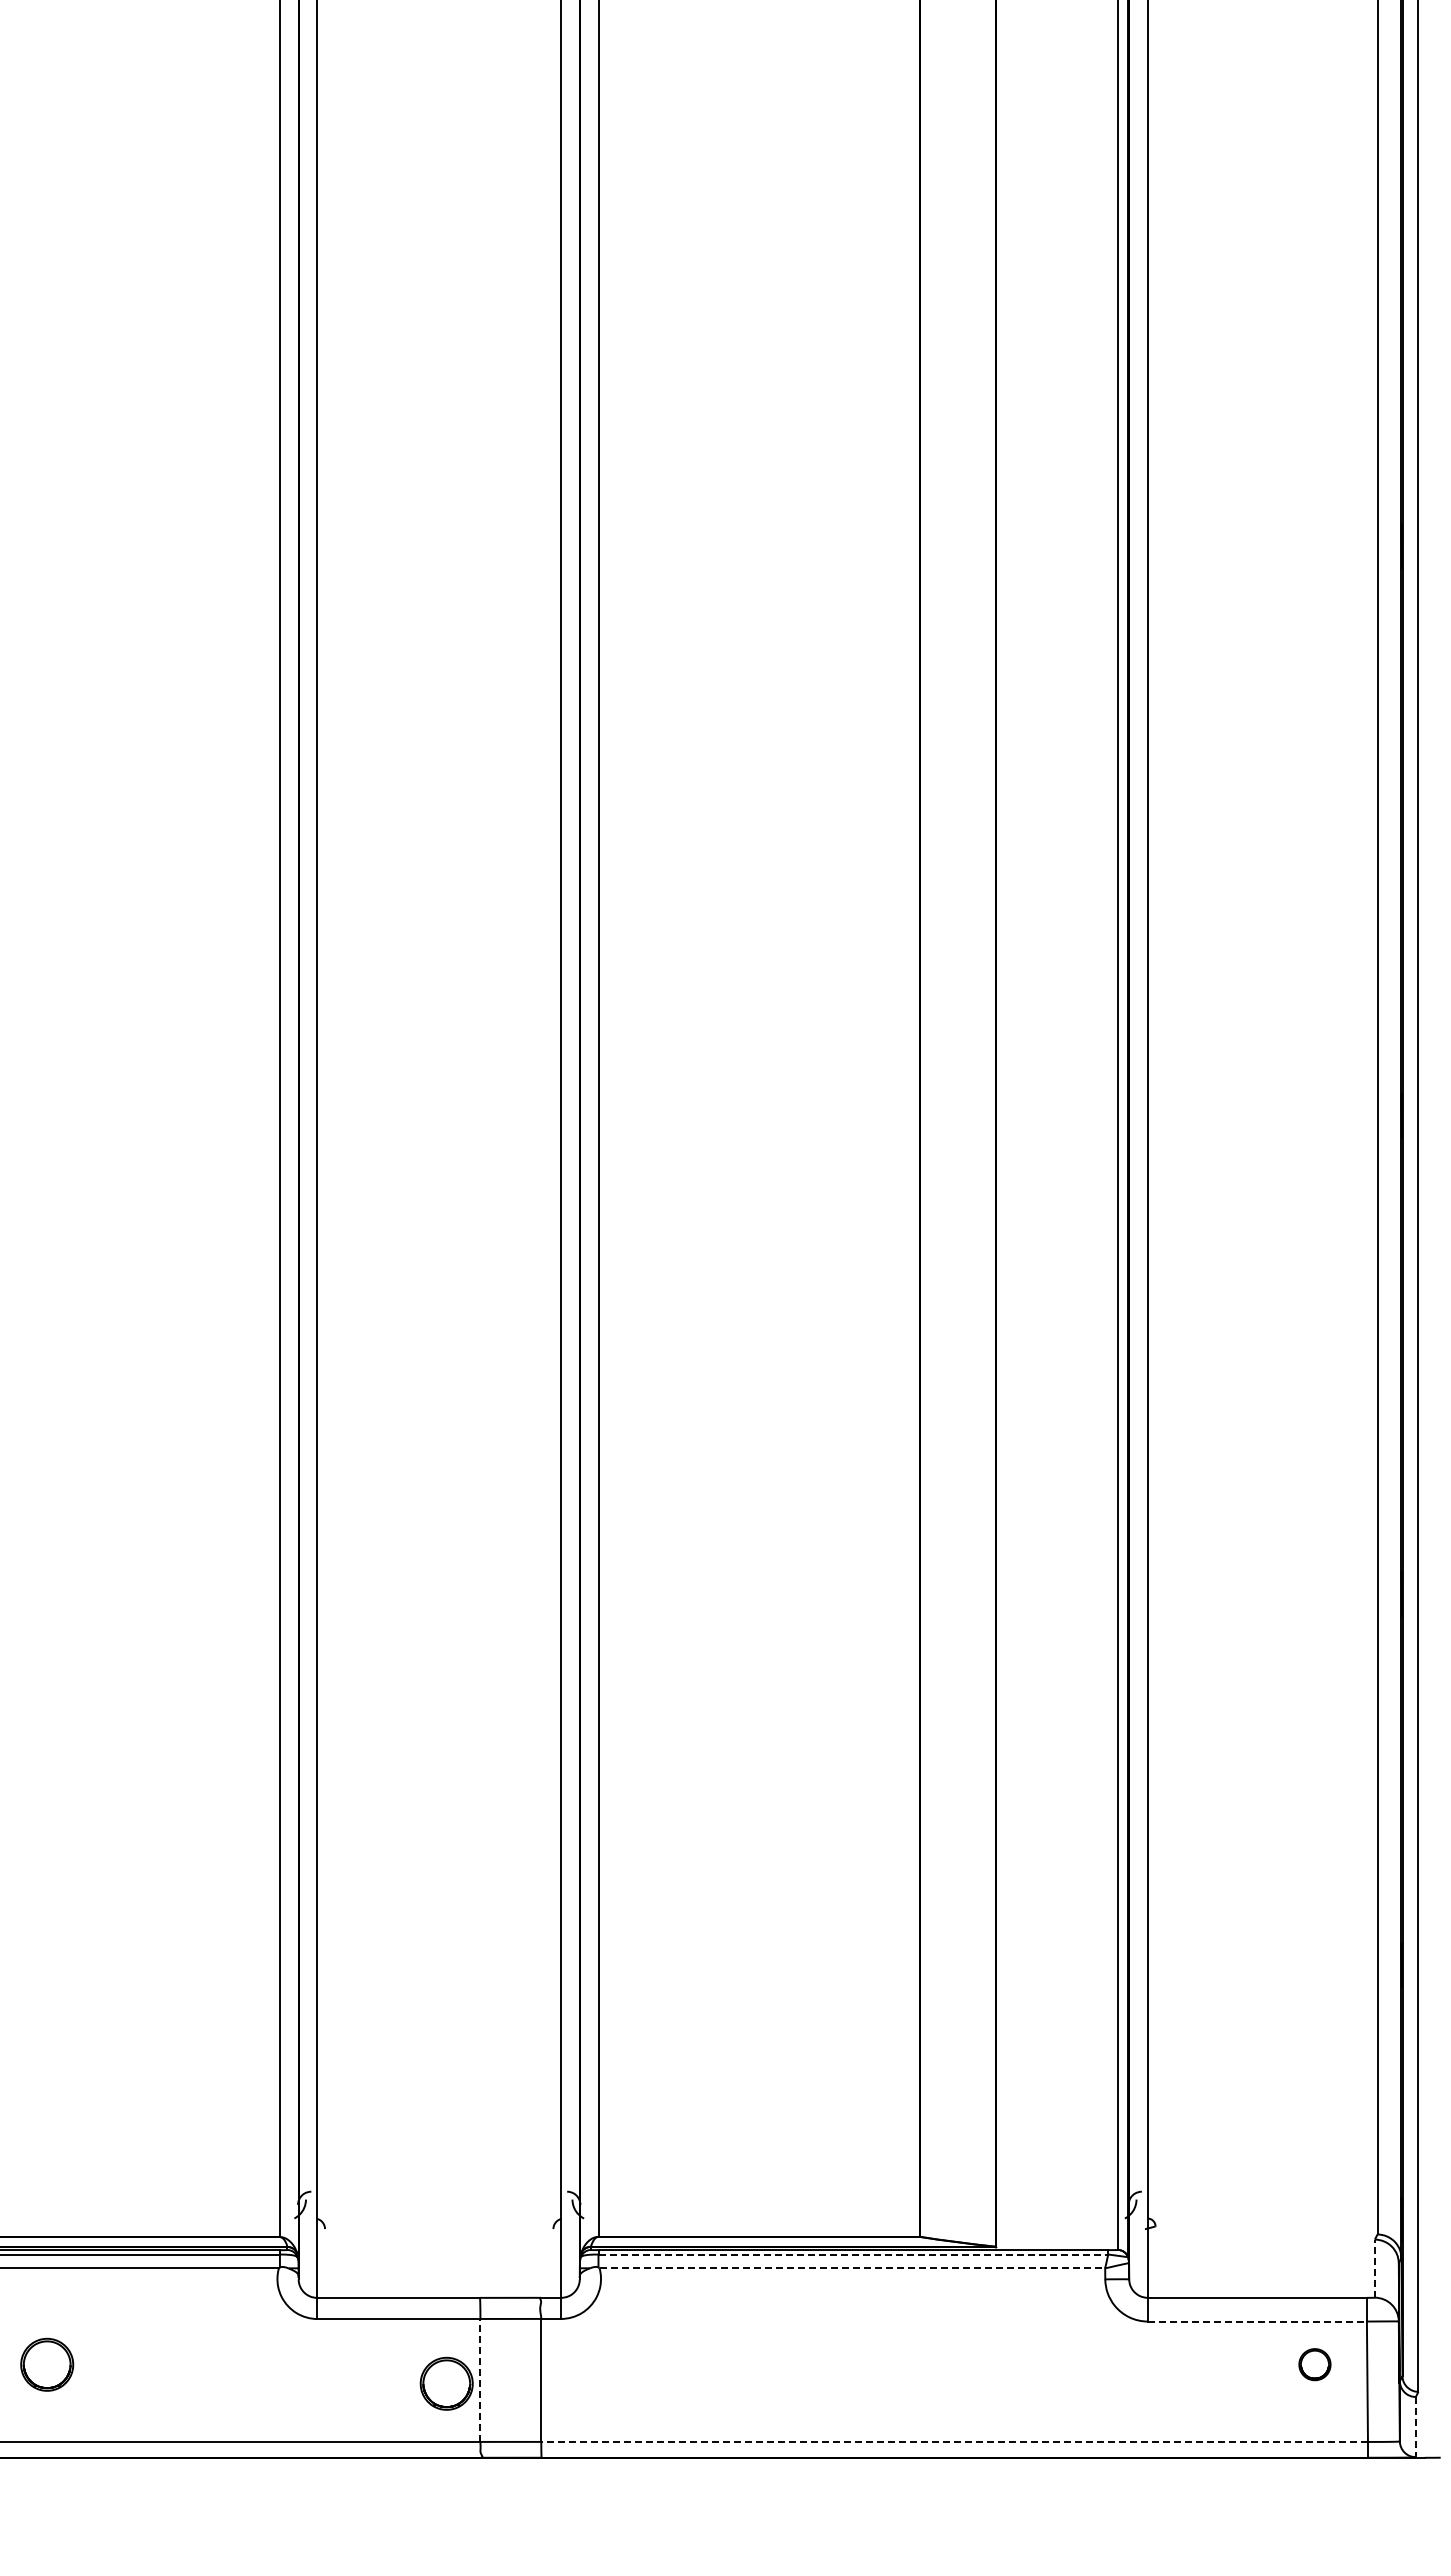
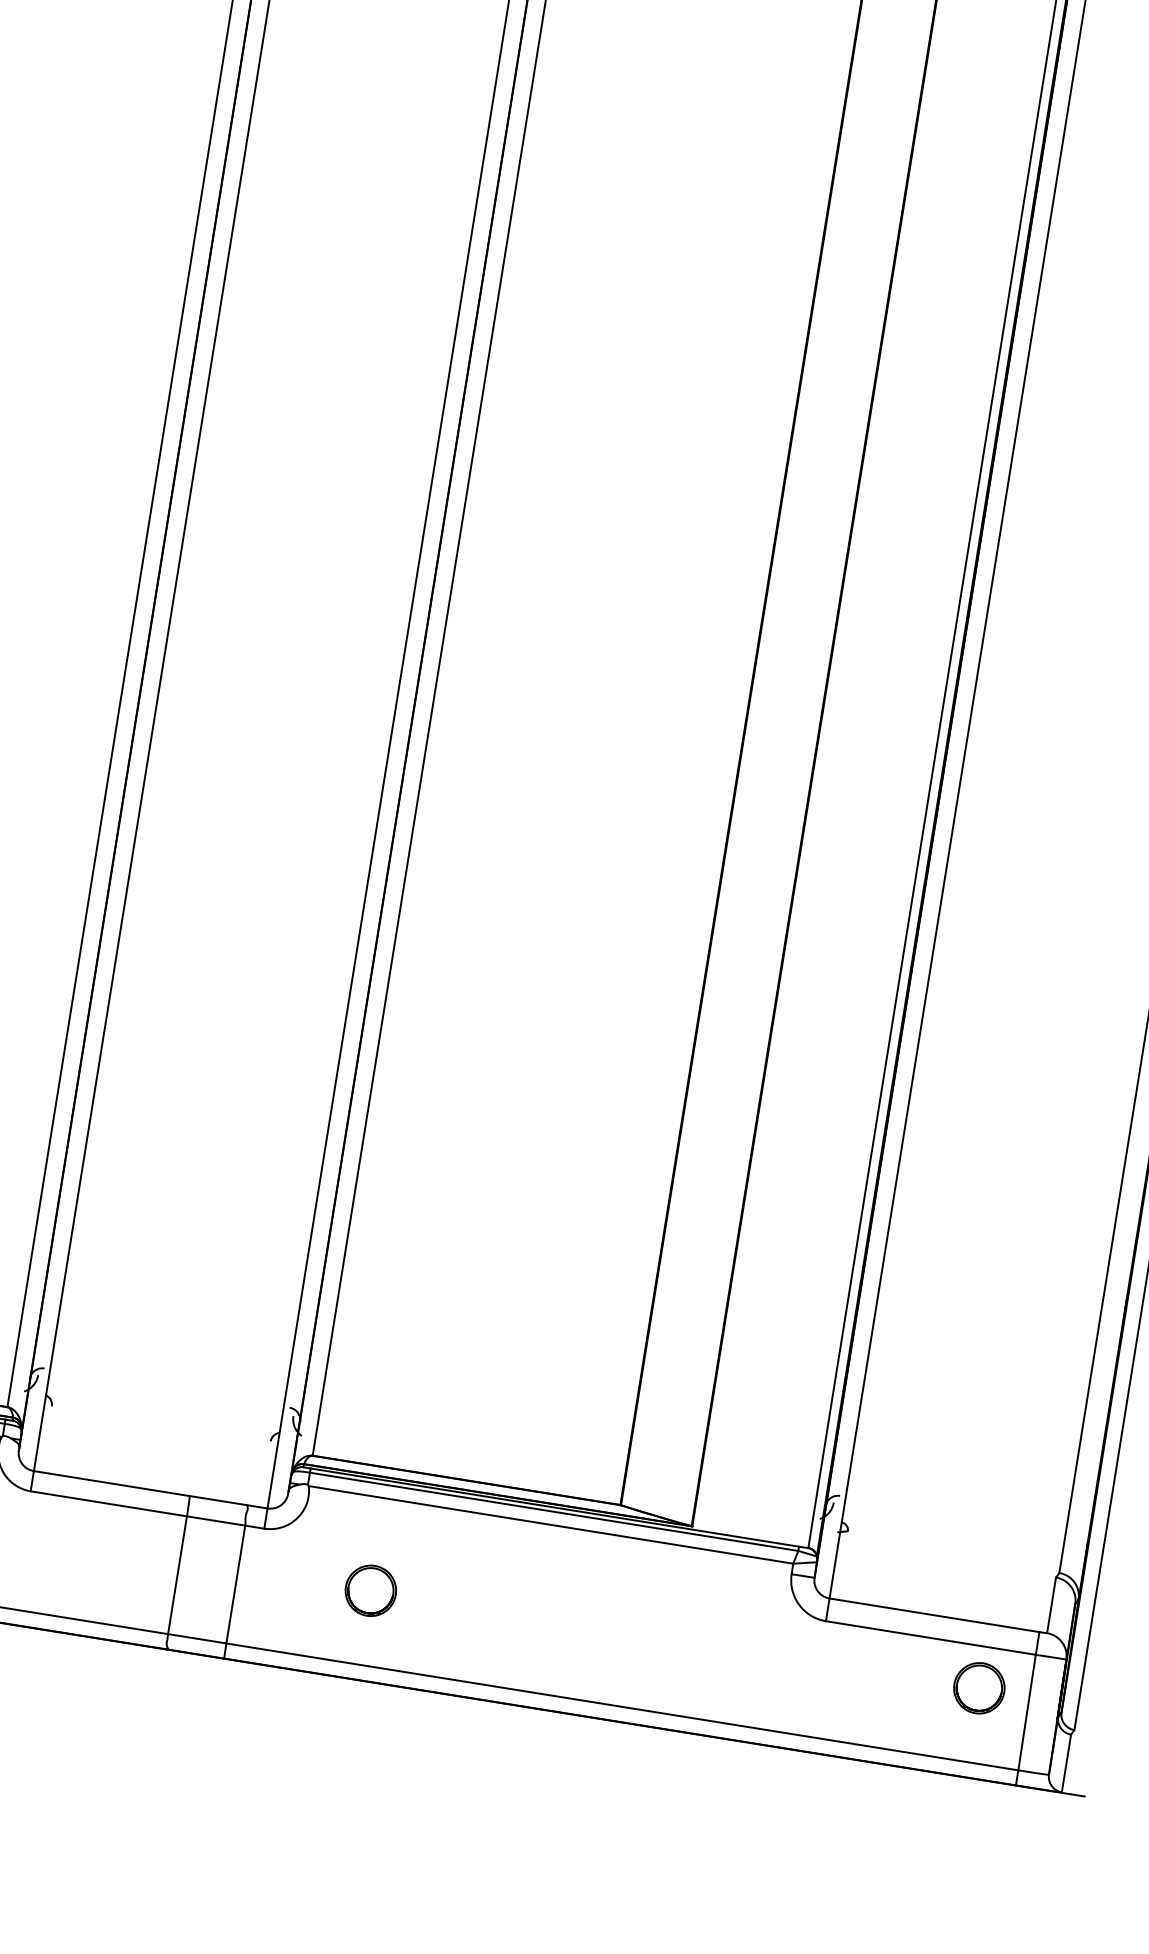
line: (853, 2254) -> (554, 1511), dashed -> solid
line: (852, 2268) -> (551, 1525), dashed -> solid
line: (1374, 2268) -> (1051, 1605), dashed -> solid
line: (1257, 2321) -> (931, 1637), dashed -> solid
part: (1314, 2364) -> (979, 1687), size x1.67
line: (480, 2379) -> (177, 1574), dashed -> solid
part: (446, 2383) -> (370, 1590), moved
line: (1415, 2427) -> (1066, 1763), dashed -> solid
line: (954, 2441) -> (622, 1706), dashed -> solid

